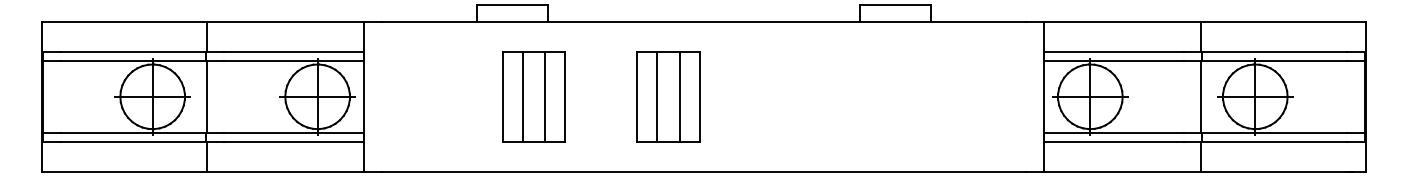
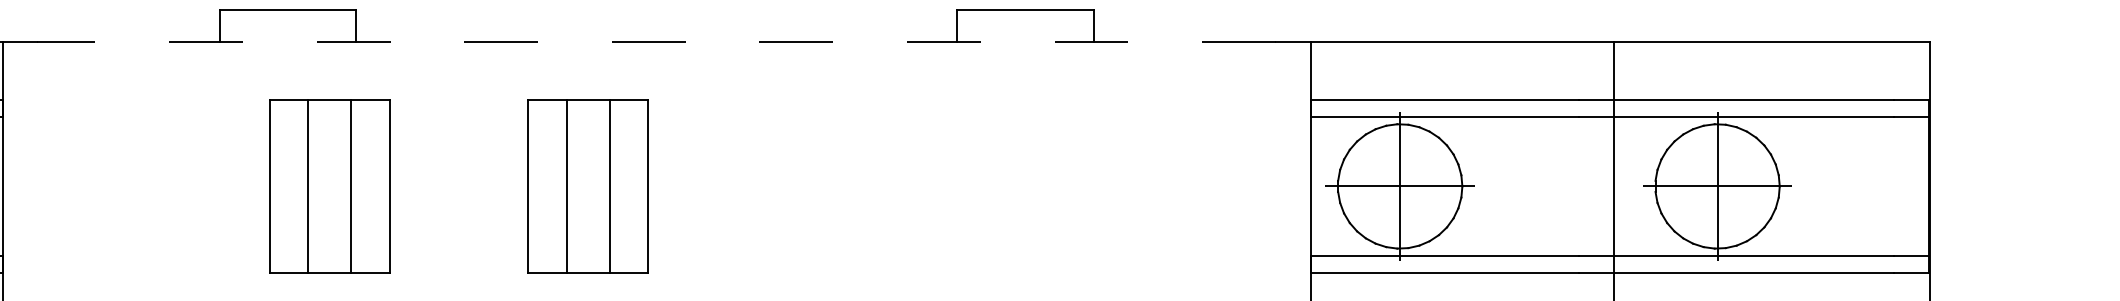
line: (704, 21) -> (657, 41), solid -> dashed

